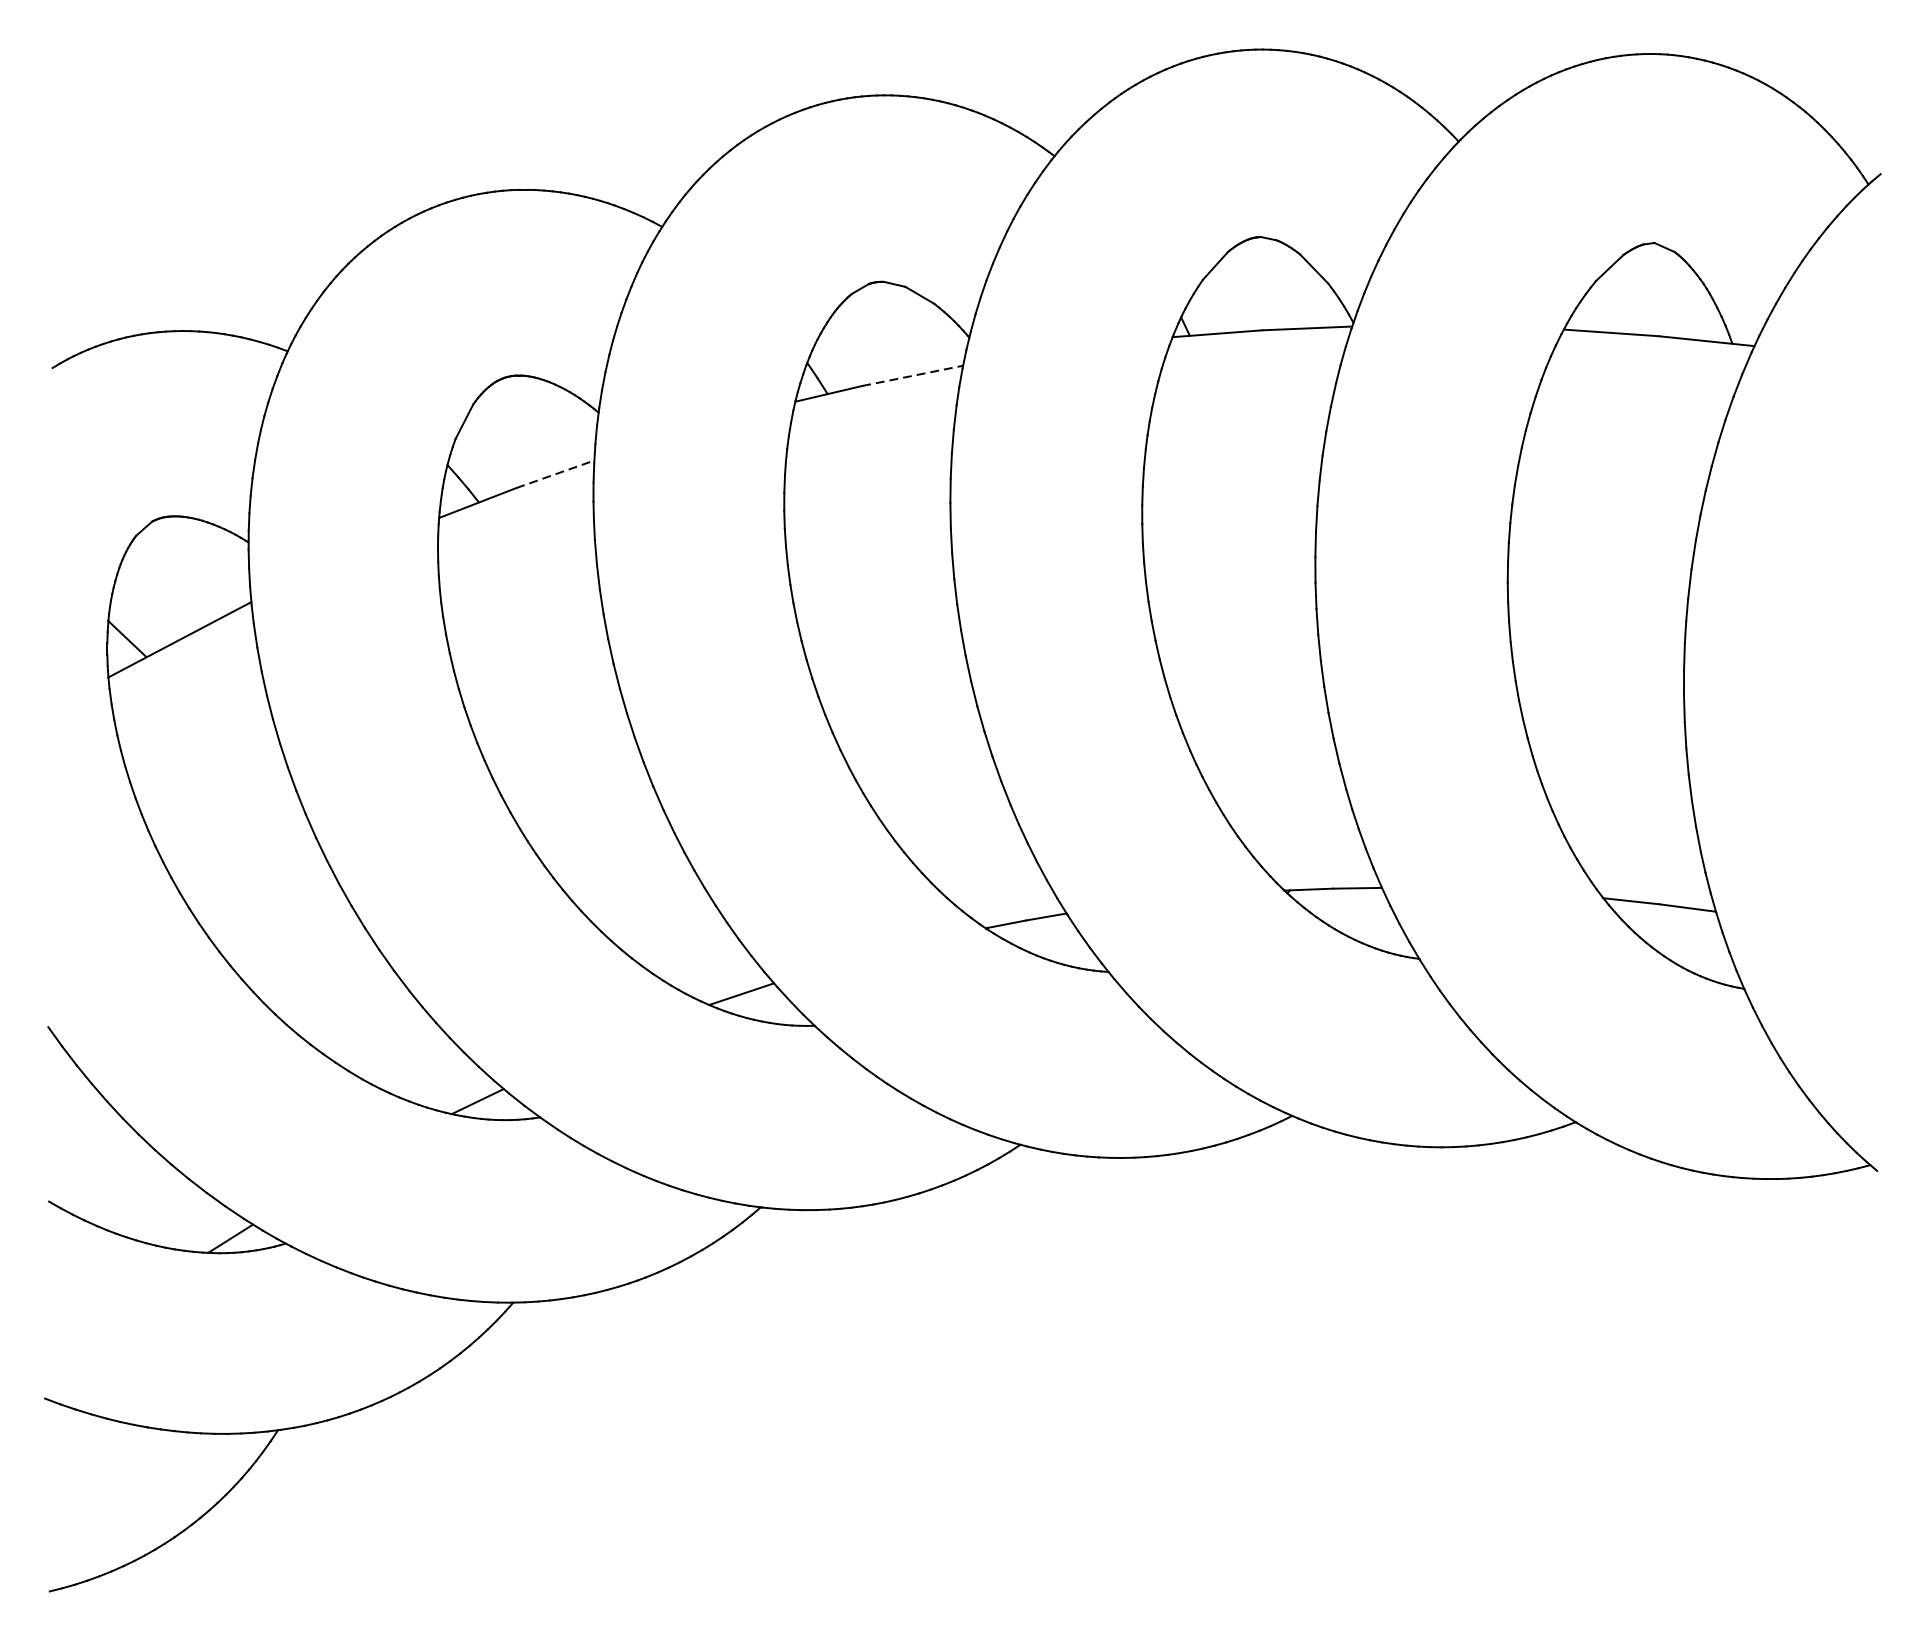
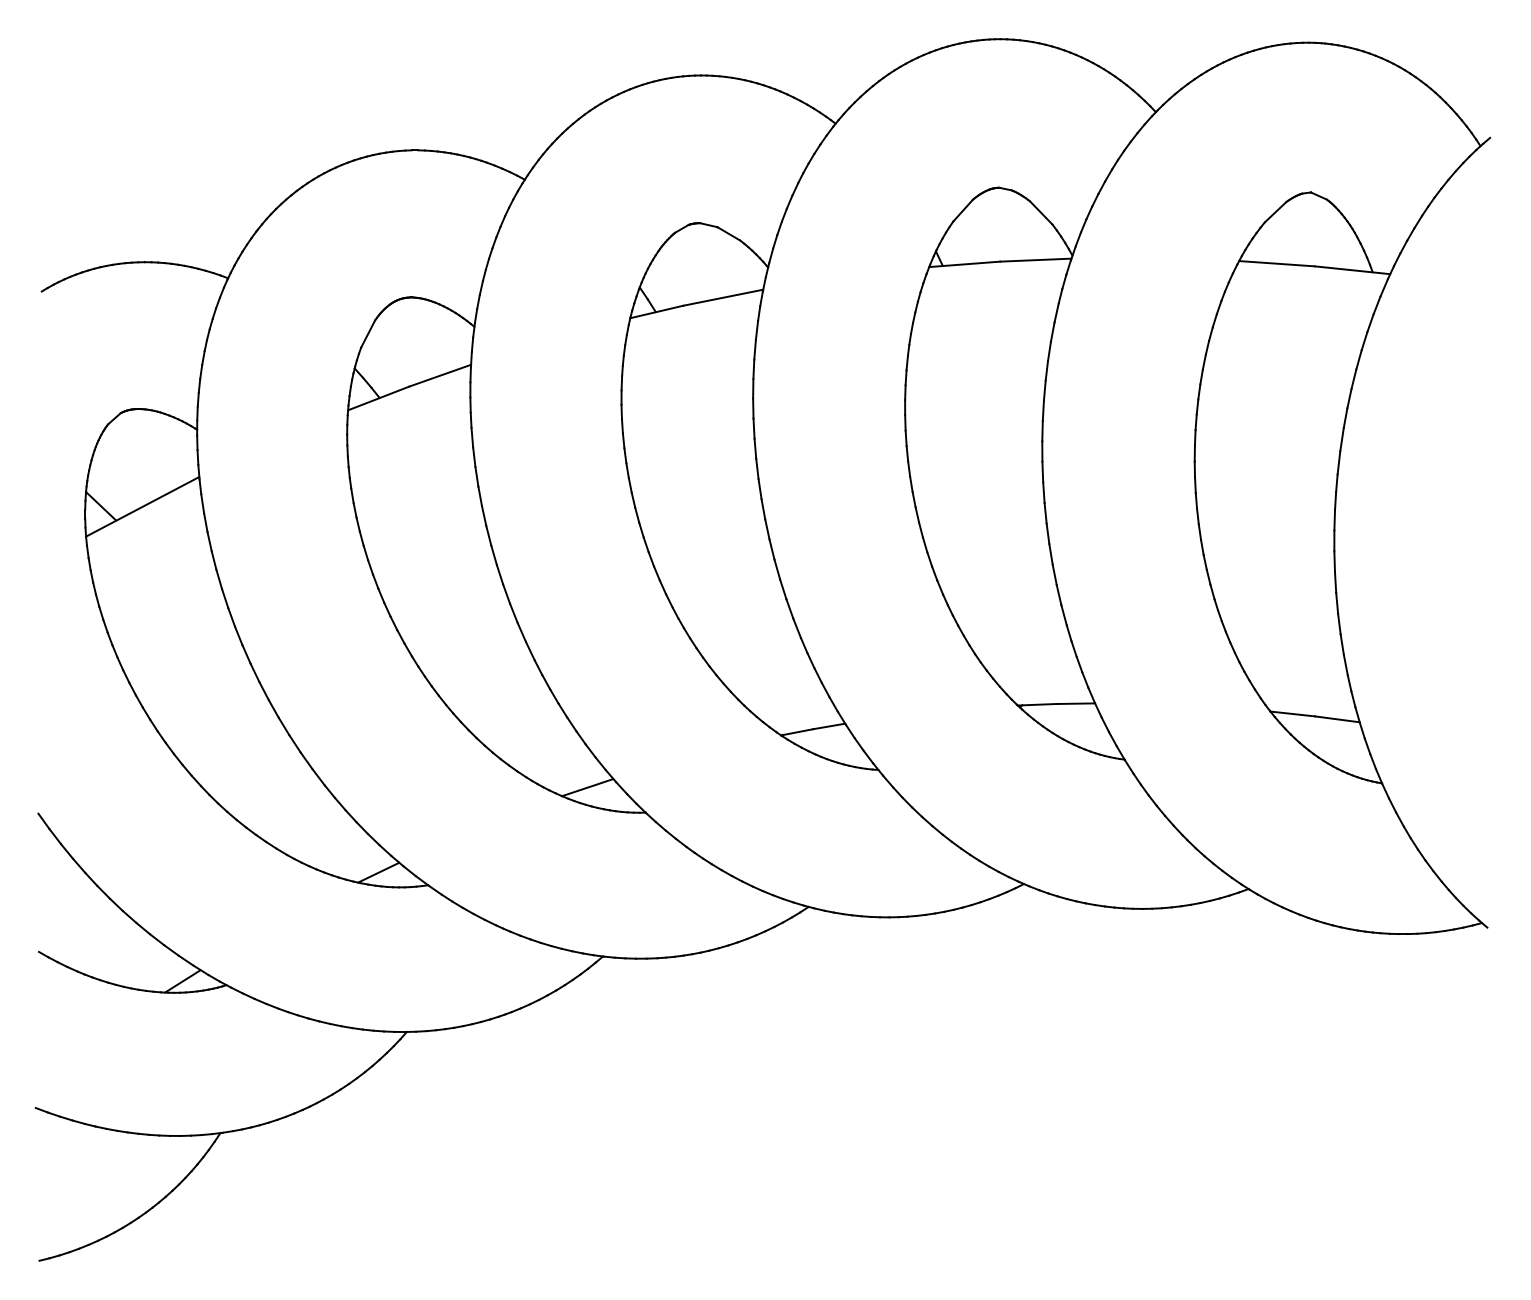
line: (912, 375) -> (723, 297), dashed -> solid
line: (555, 474) -> (440, 375), dashed -> solid

